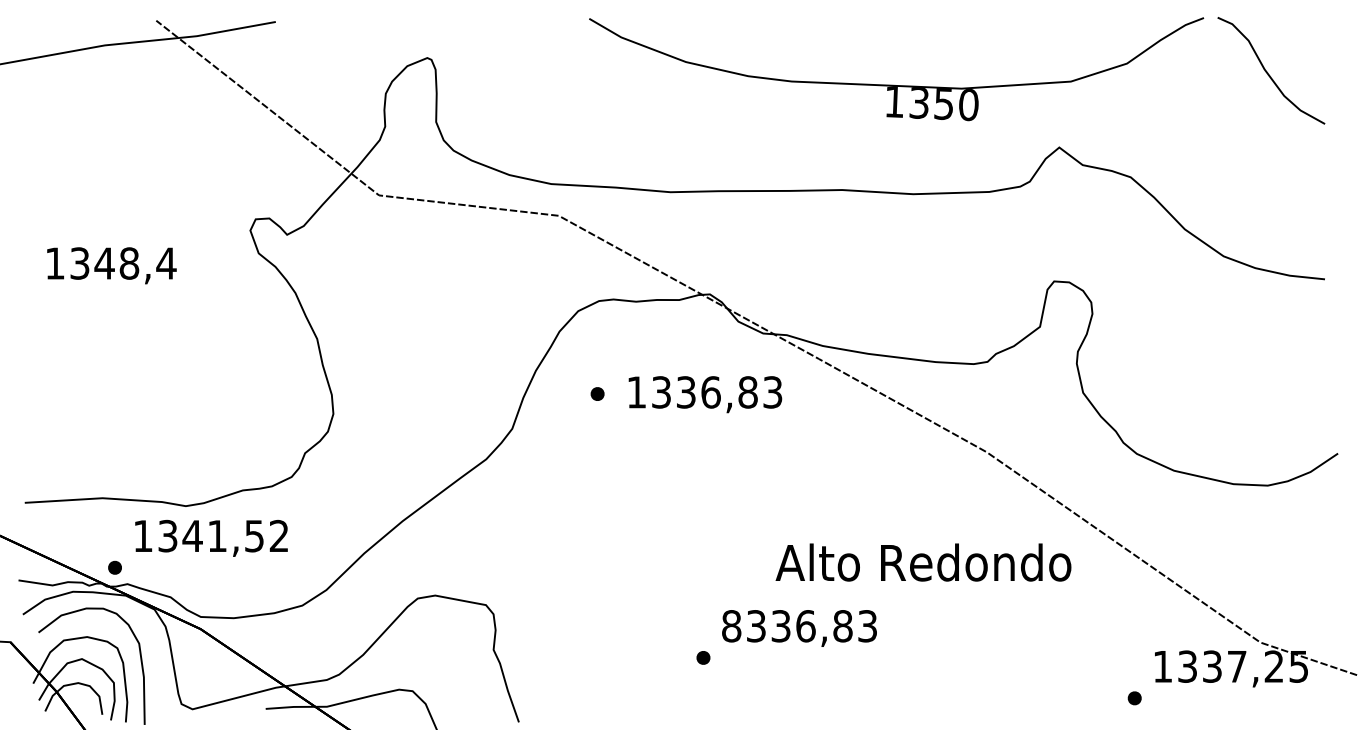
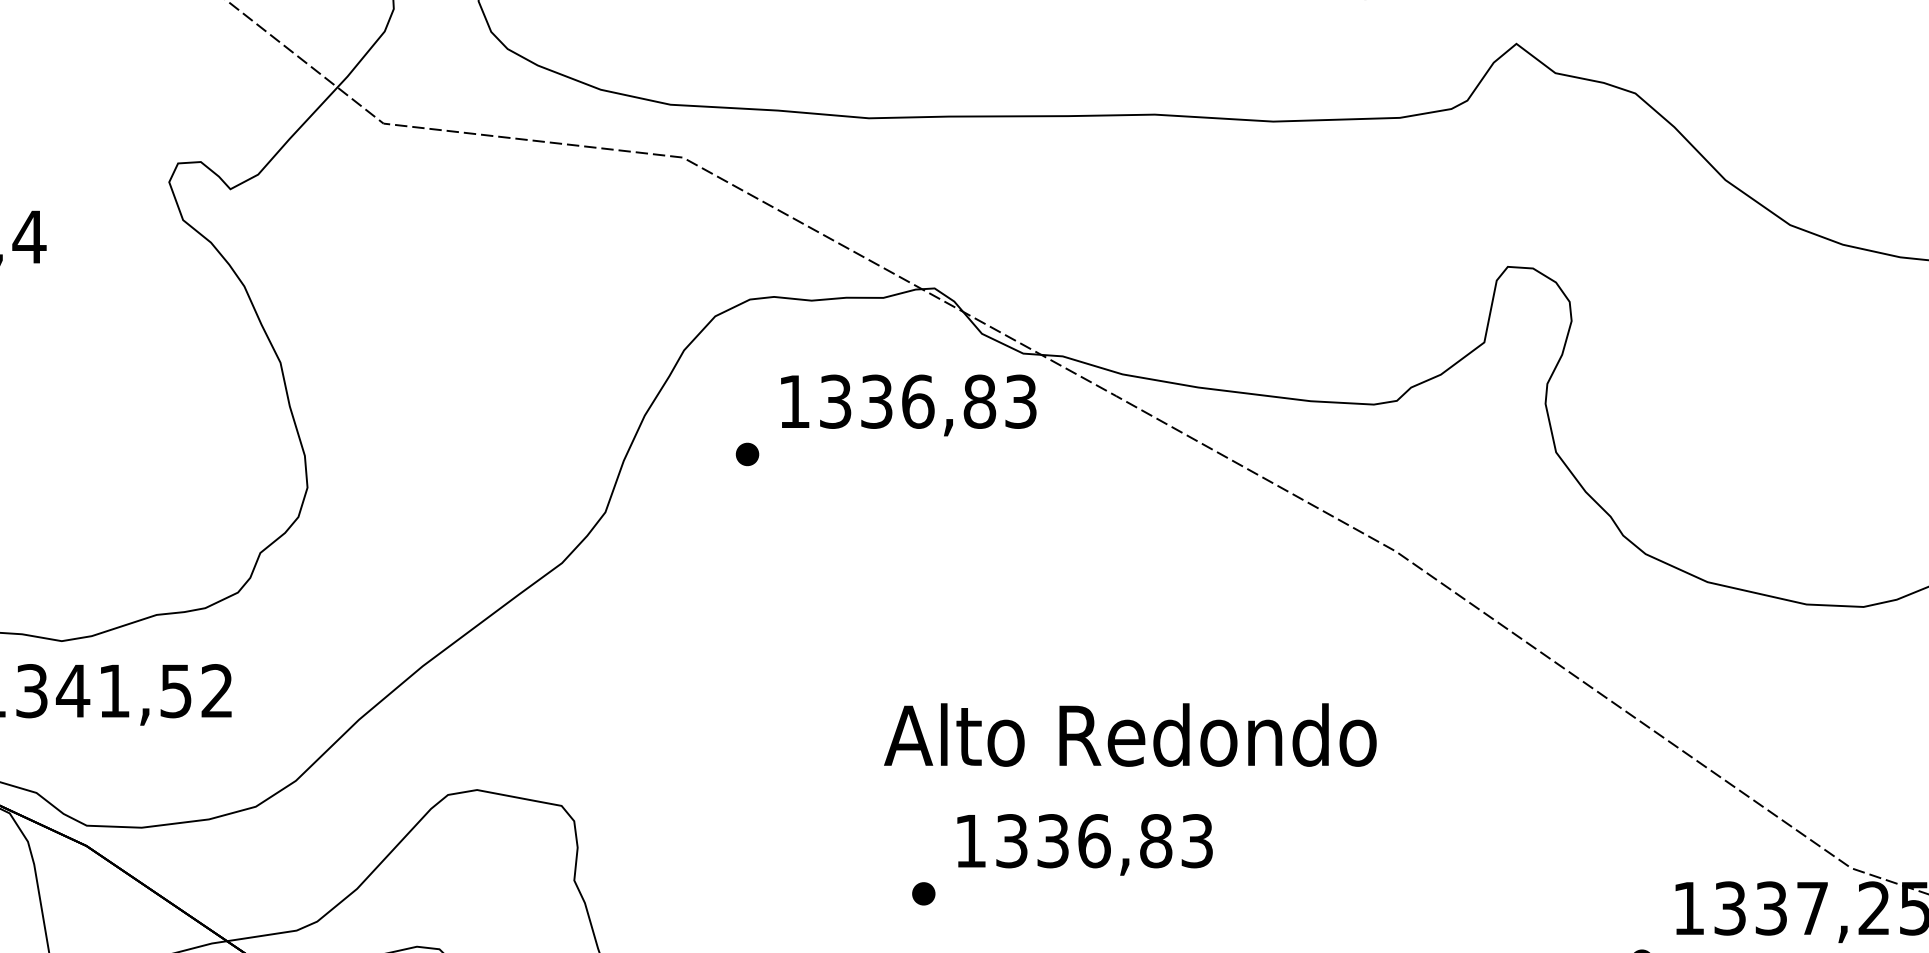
text: (705, 394) -> (908, 405), moved
text: (923, 562) -> (1130, 734), moved
text: (731, 626) -> (970, 841), 8336,83 -> 1336,83

